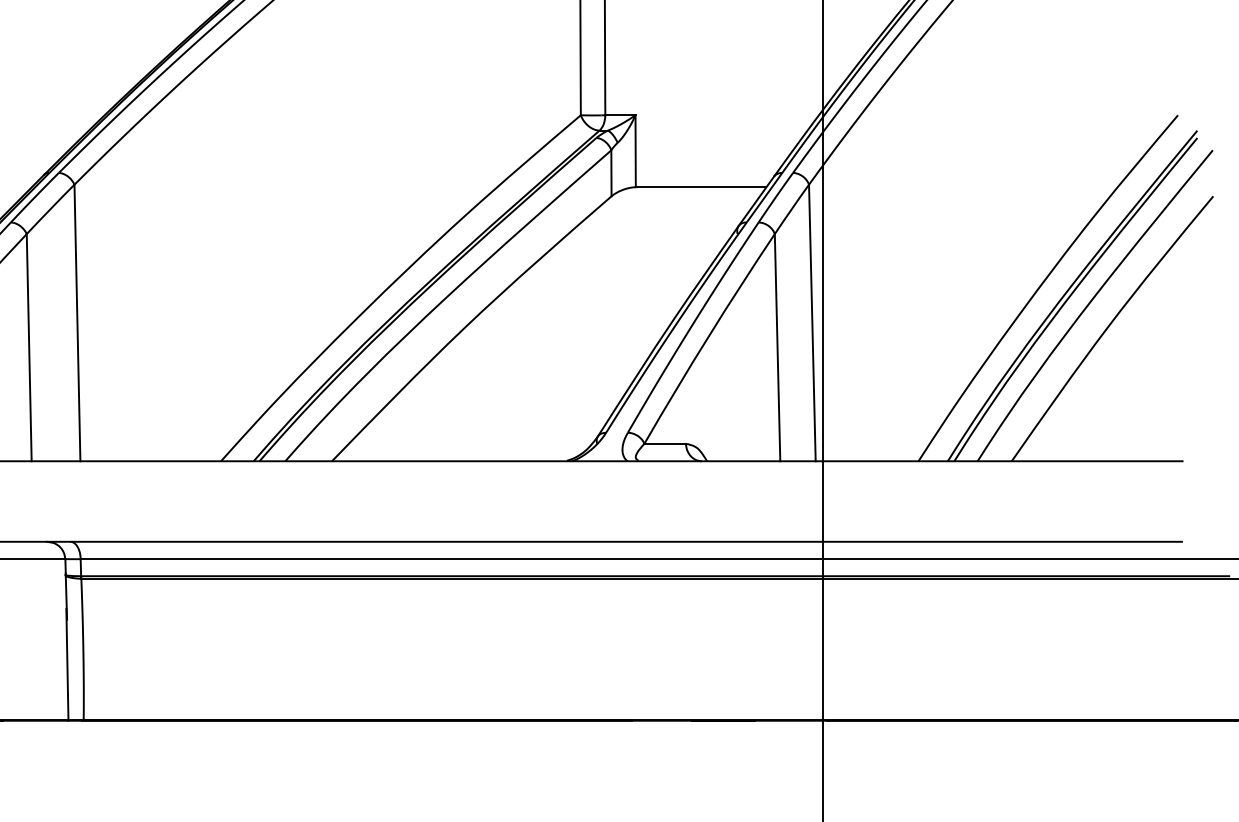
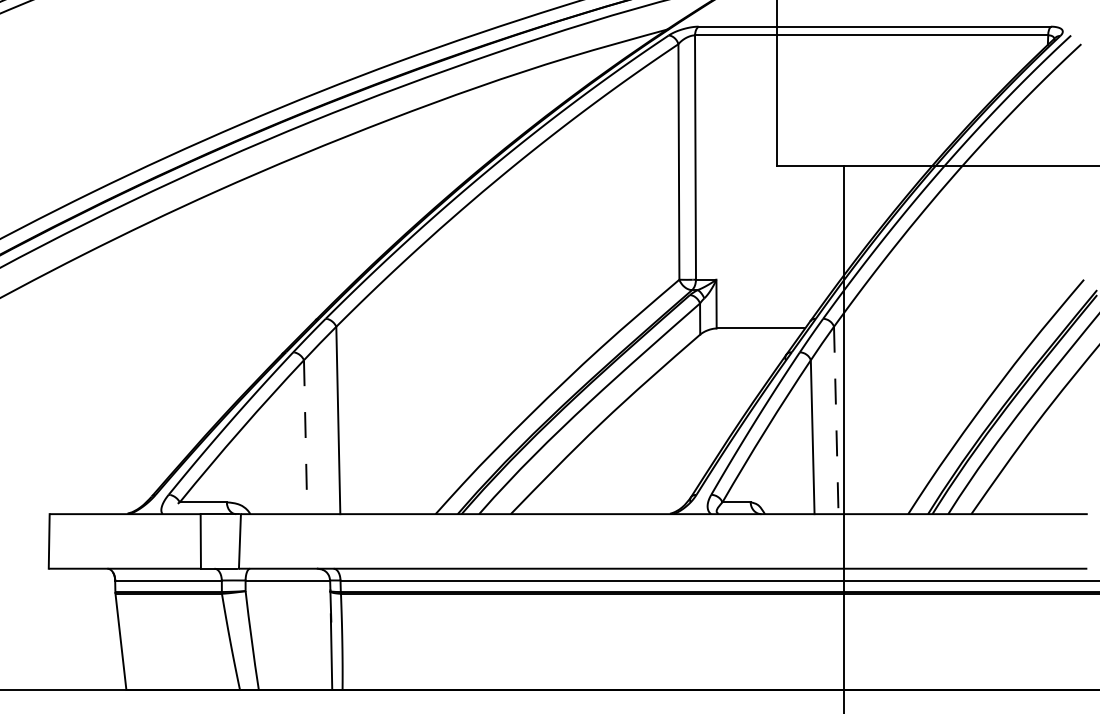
line: (812, 323) -> (836, 420), solid -> dashed
line: (28, 348) -> (305, 437), solid -> dashed

